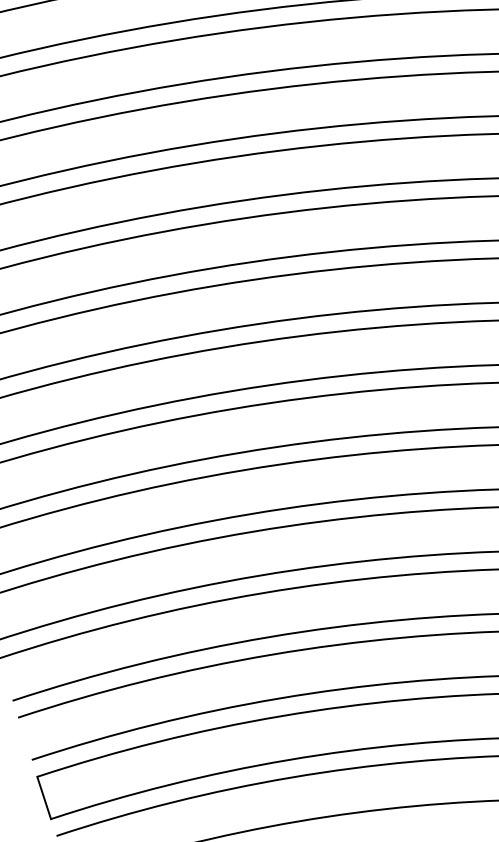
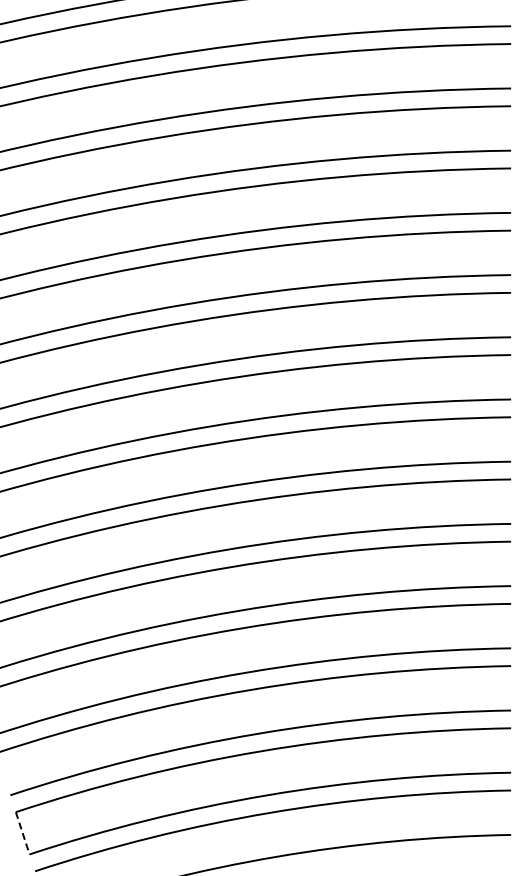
line: (43, 798) -> (22, 833), solid -> dashed

